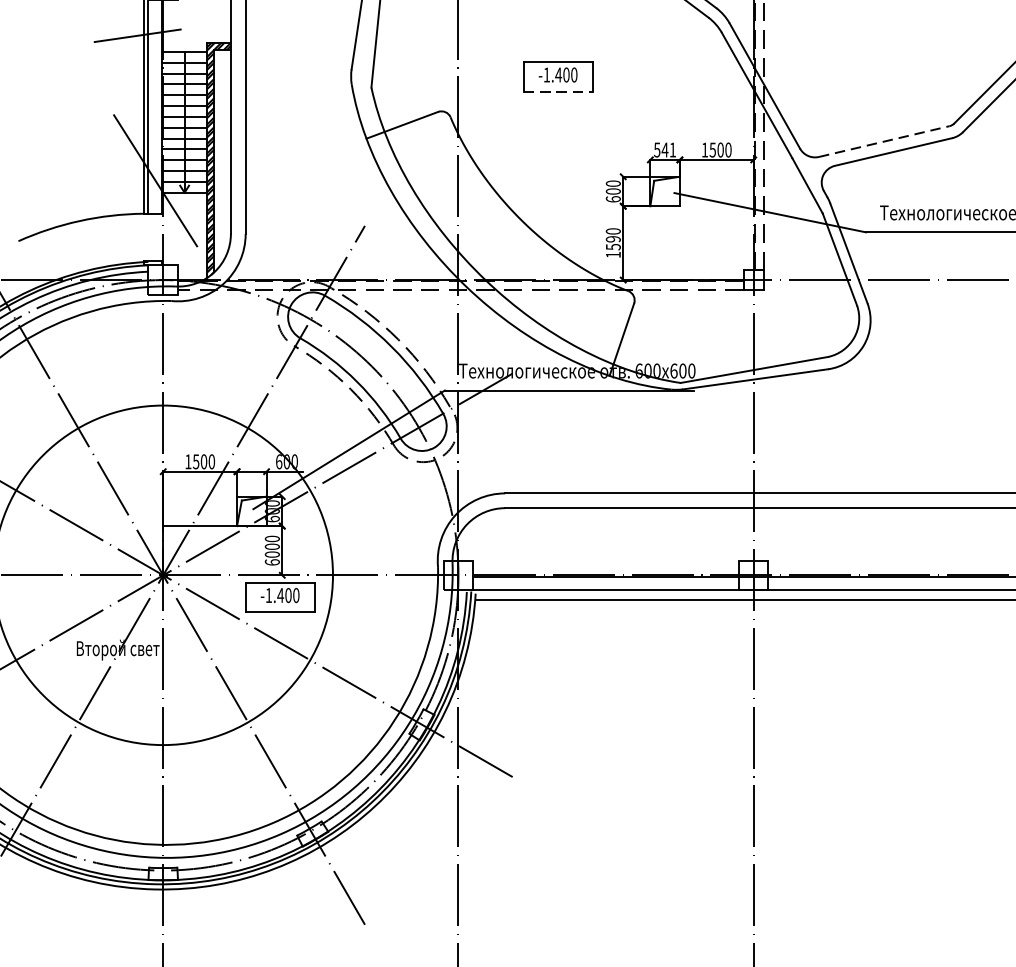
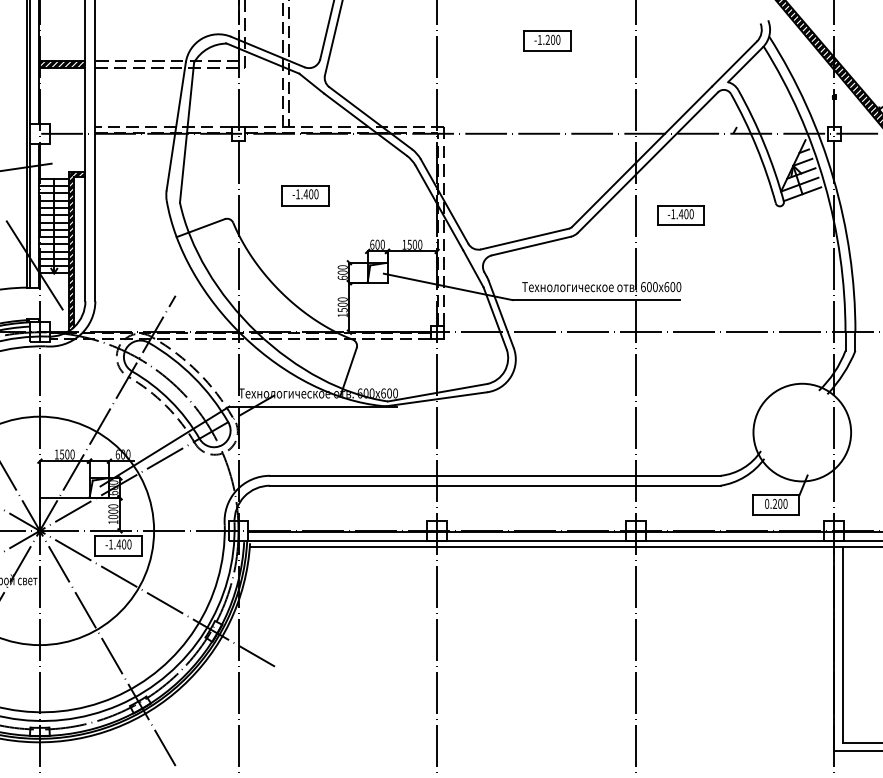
line: (559, 91) -> (306, 205), dashed -> solid
line: (884, 140) -> (525, 238), dashed -> solid
text: (665, 149) -> (377, 244), 541 -> 600
text: (612, 238) -> (342, 304), 1590 -> 1500
text: (272, 562) -> (113, 522), 6000 -> 1000

